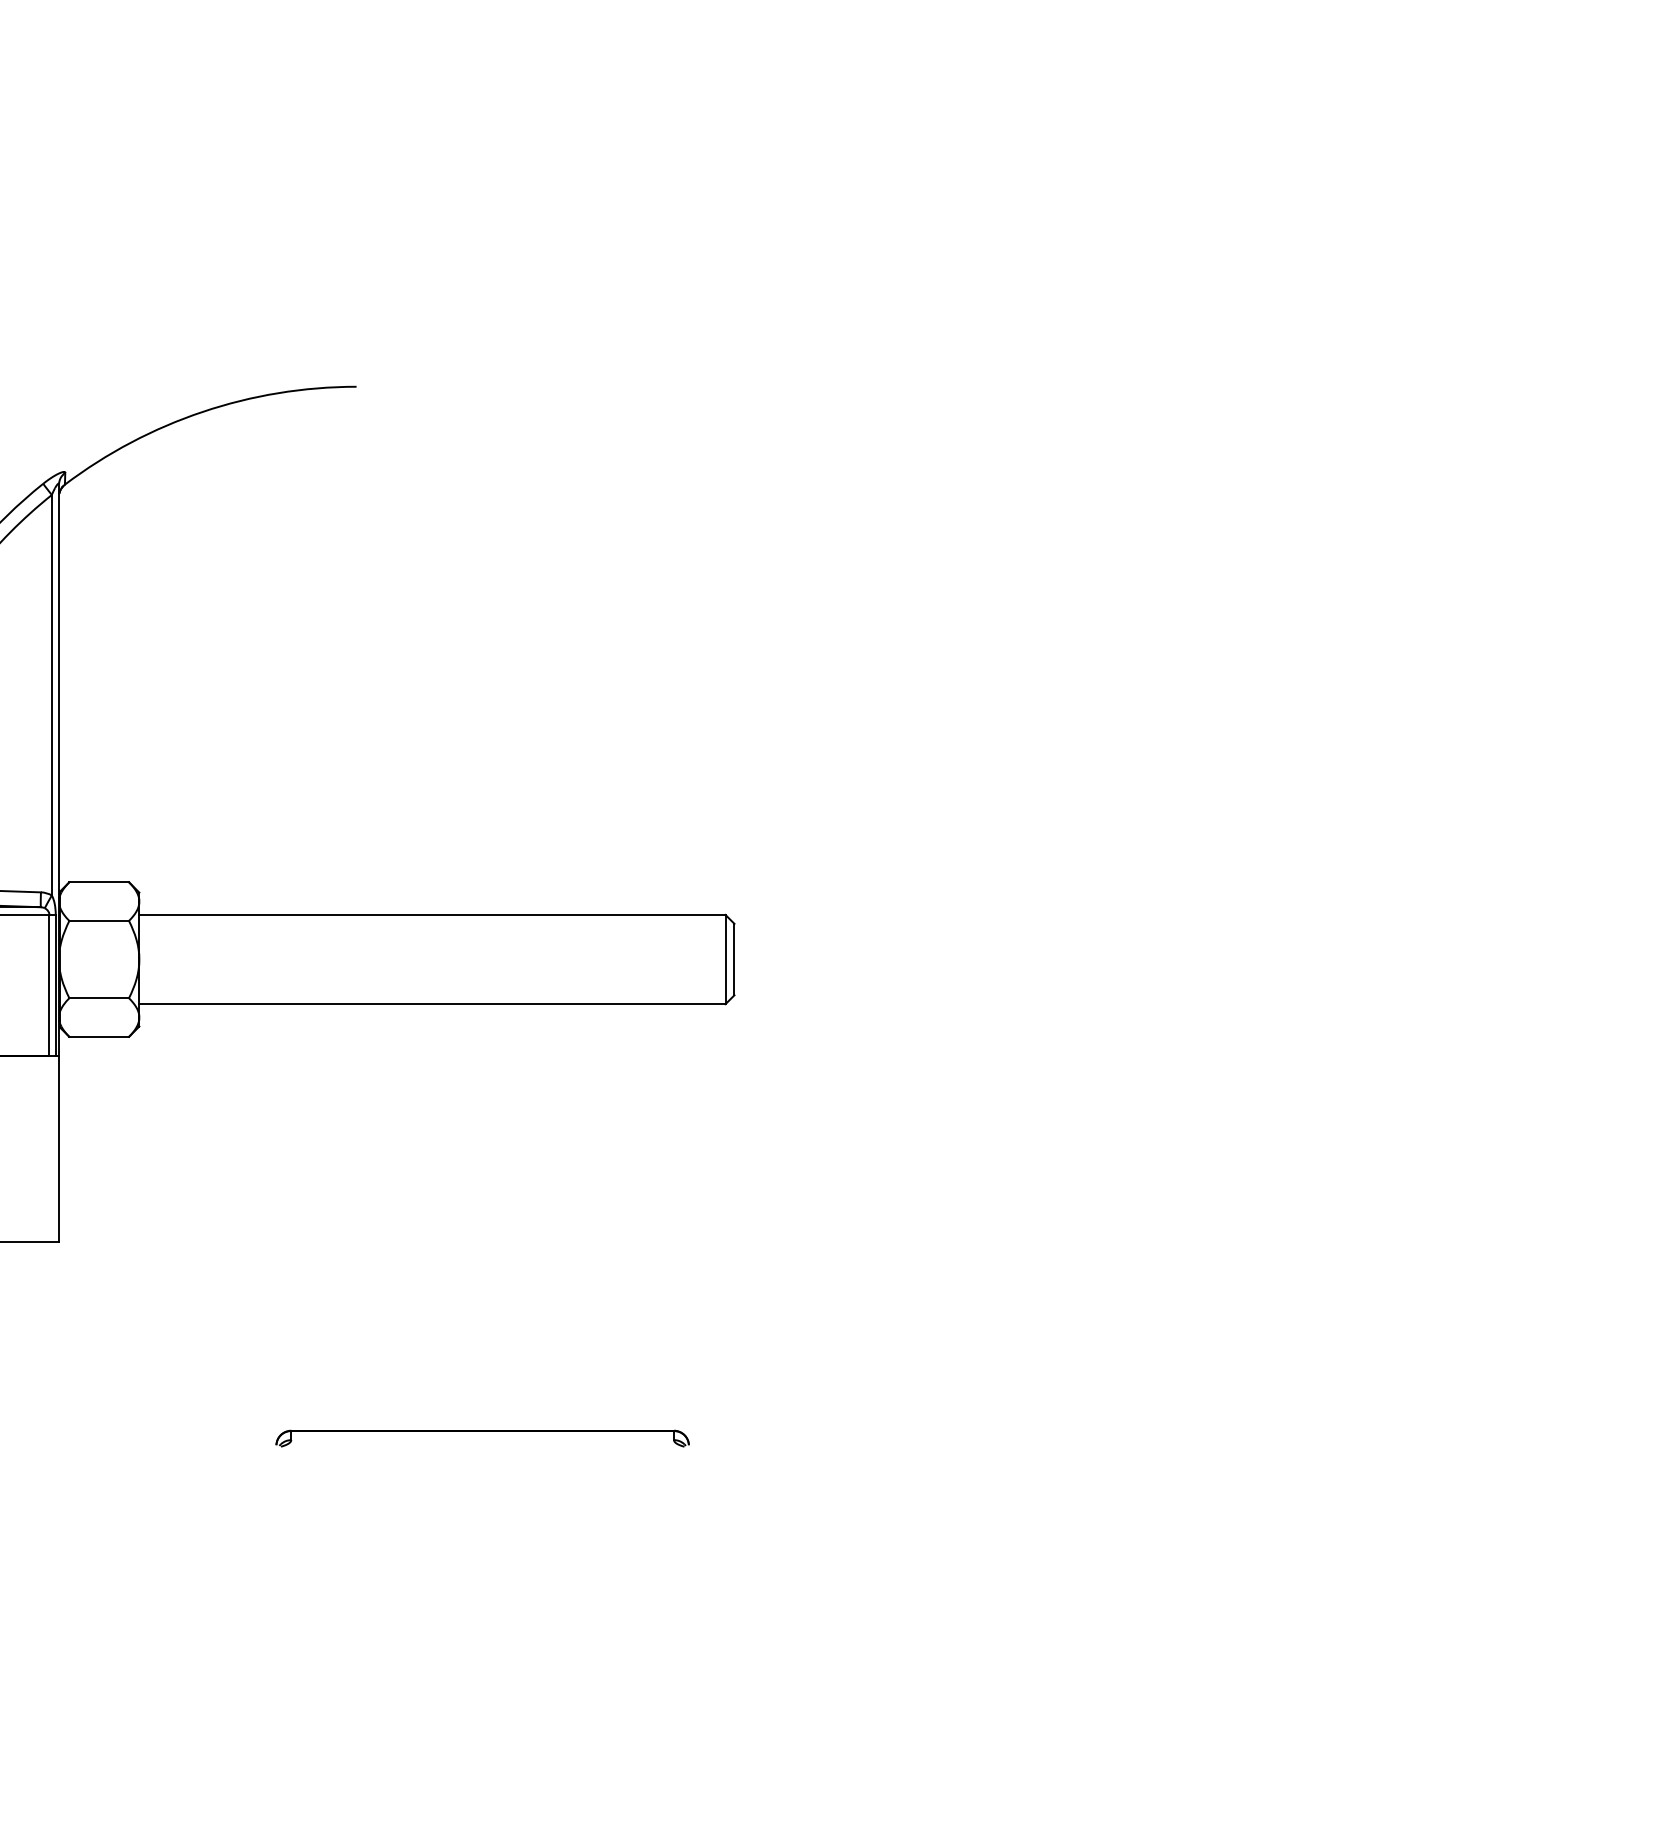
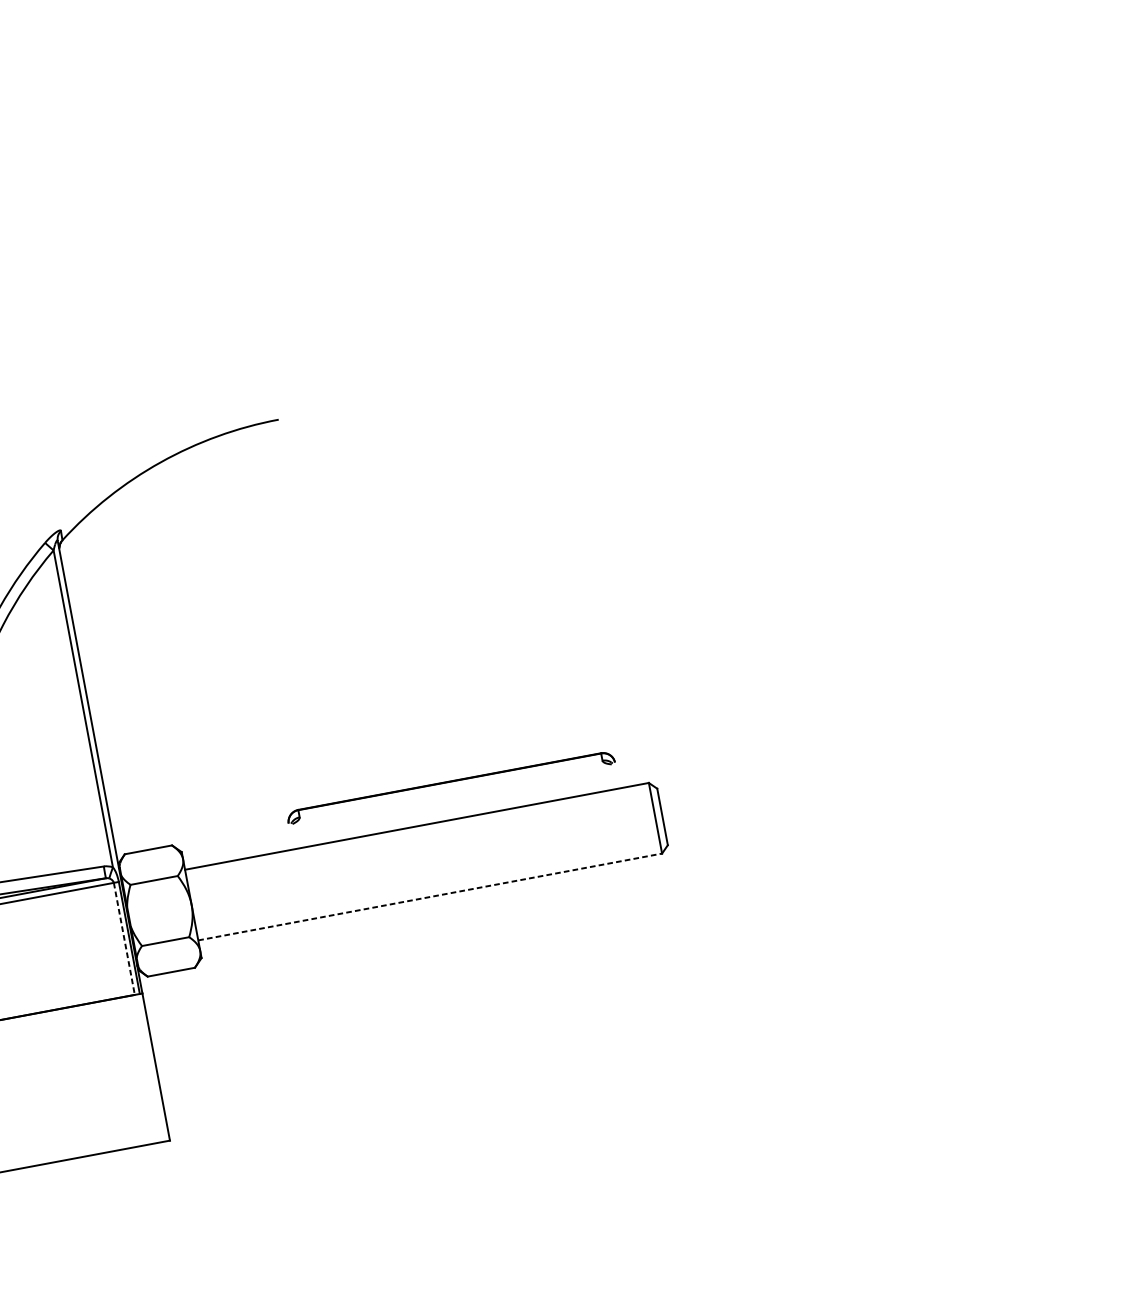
line: (49, 985) -> (124, 938), solid -> dashed
line: (432, 1004) -> (430, 897), solid -> dashed
part: (482, 1431) -> (449, 782), moved

